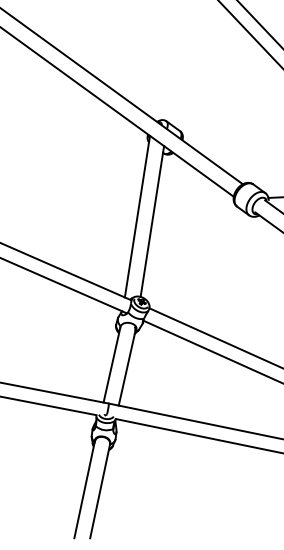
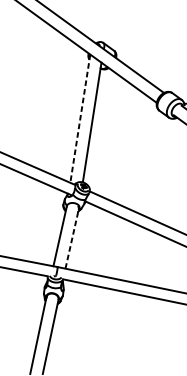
line: (137, 216) -> (80, 118), solid -> dashed
line: (127, 367) -> (72, 238), solid -> dashed

